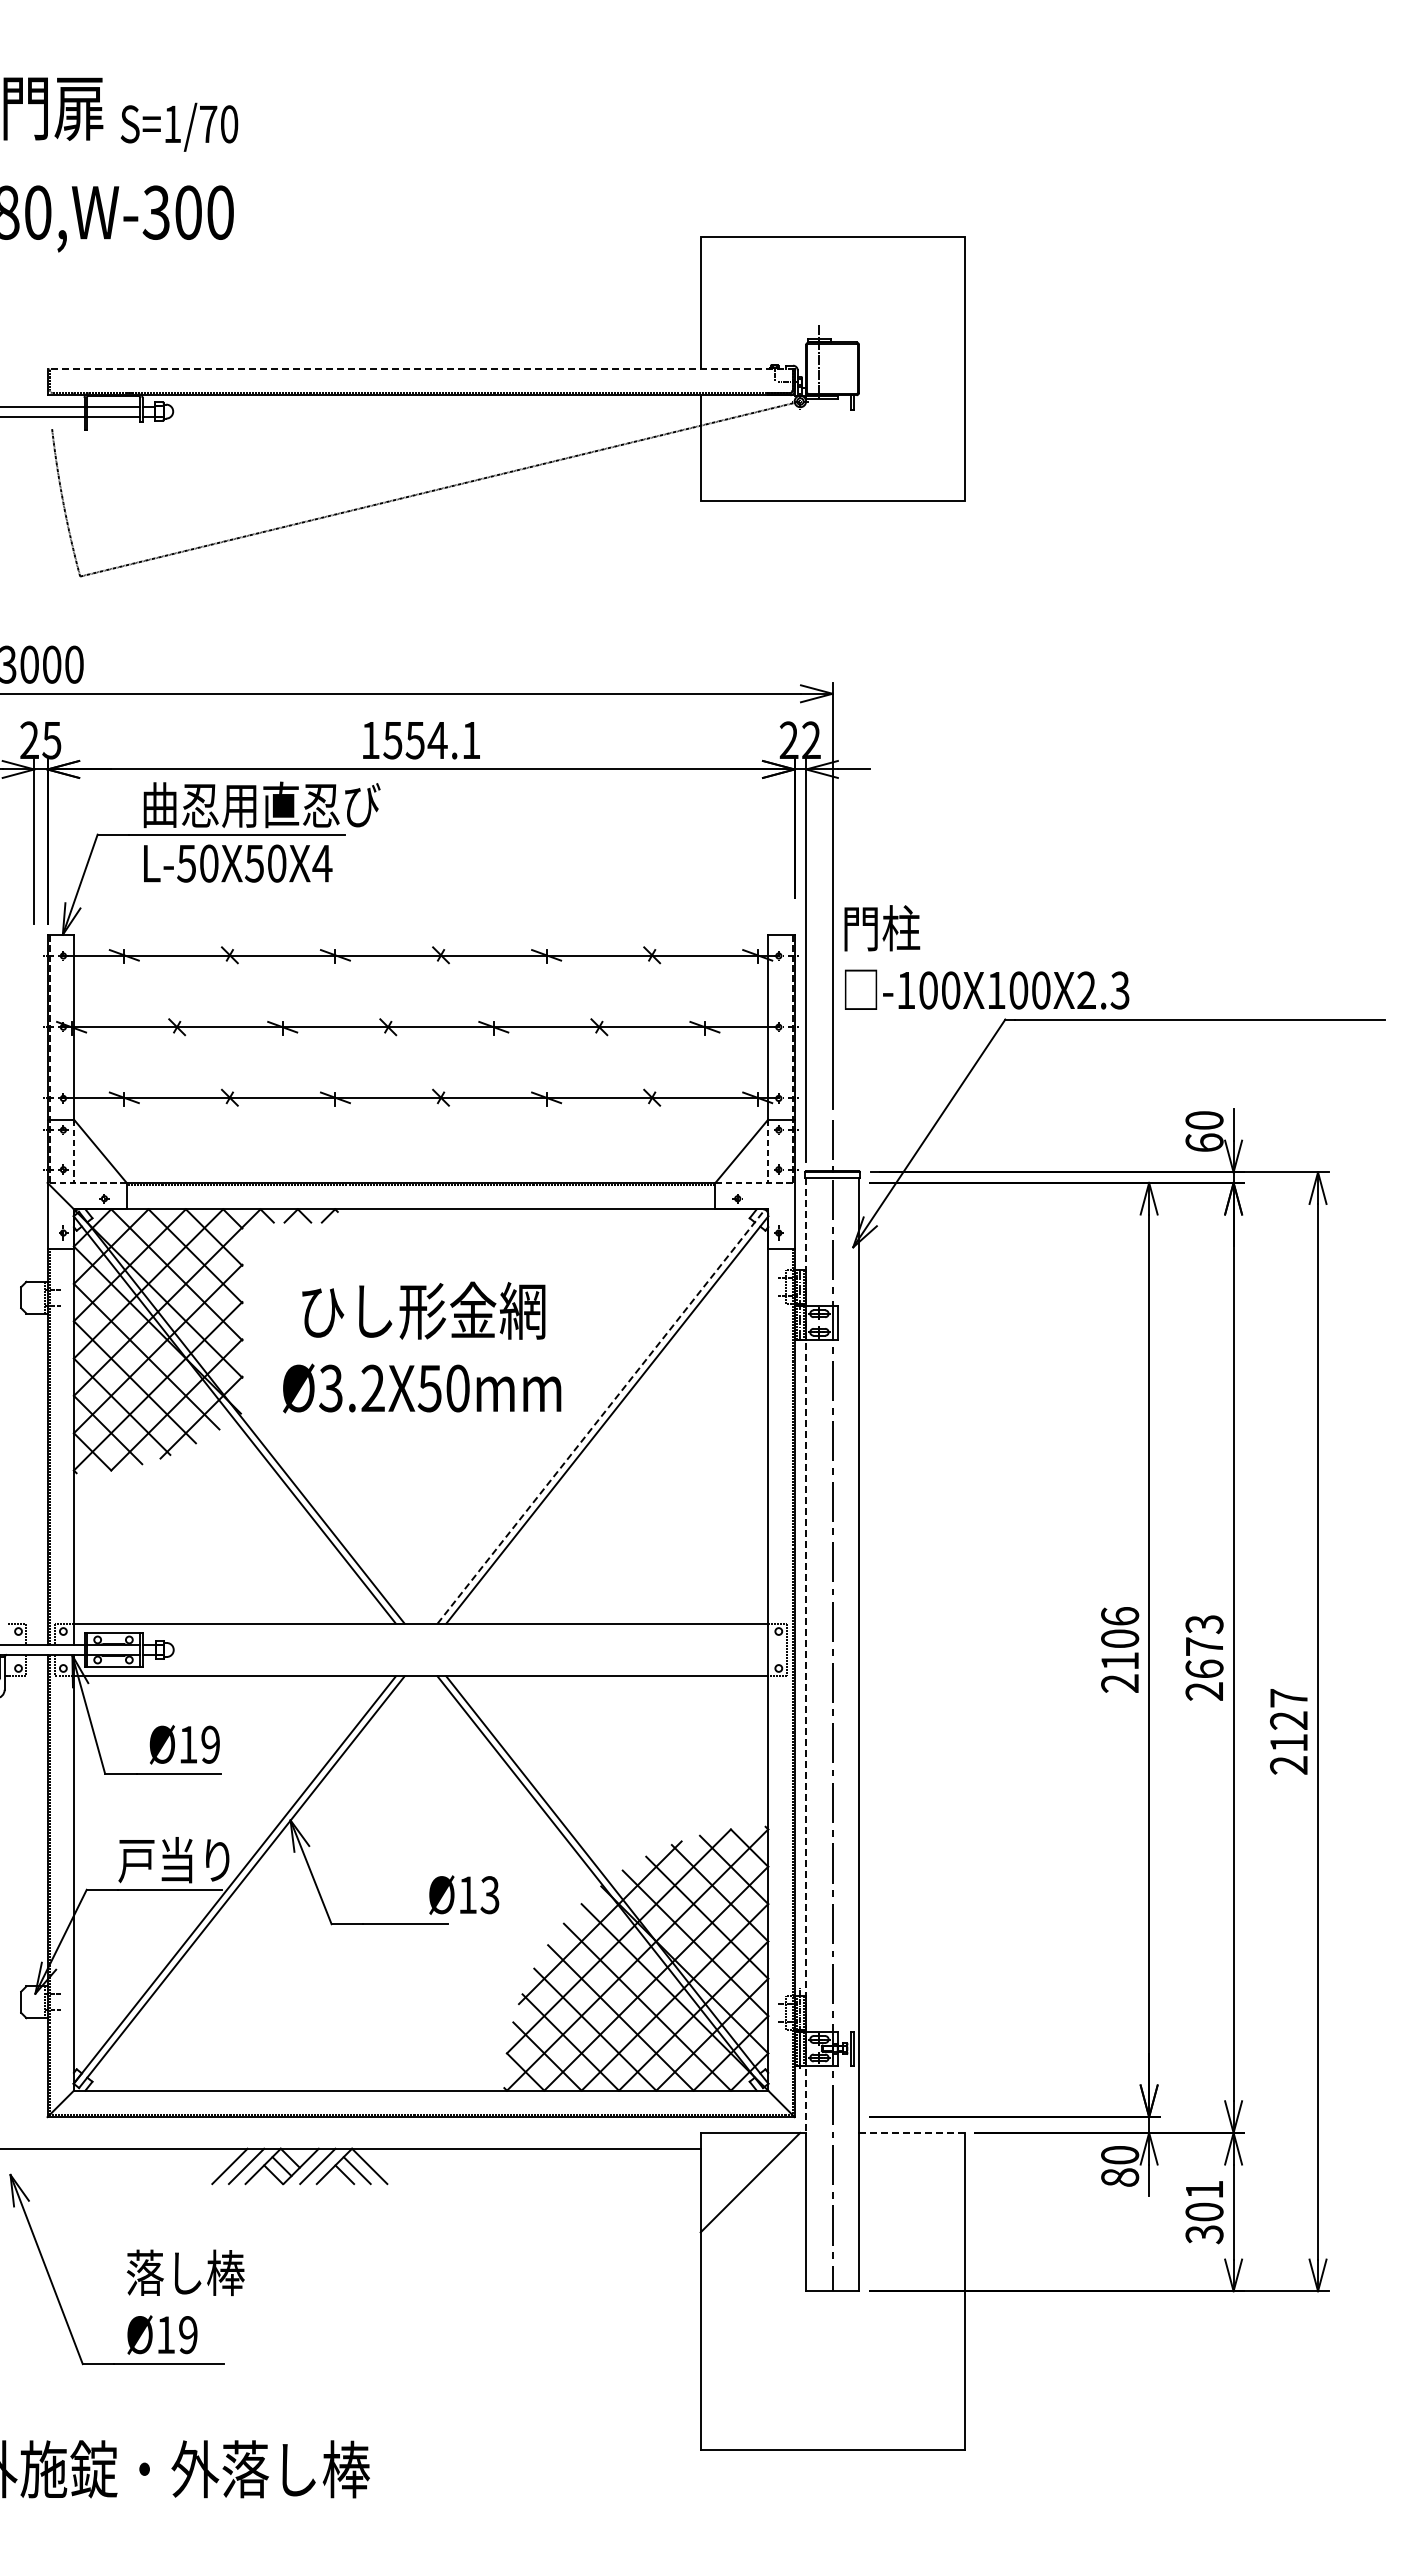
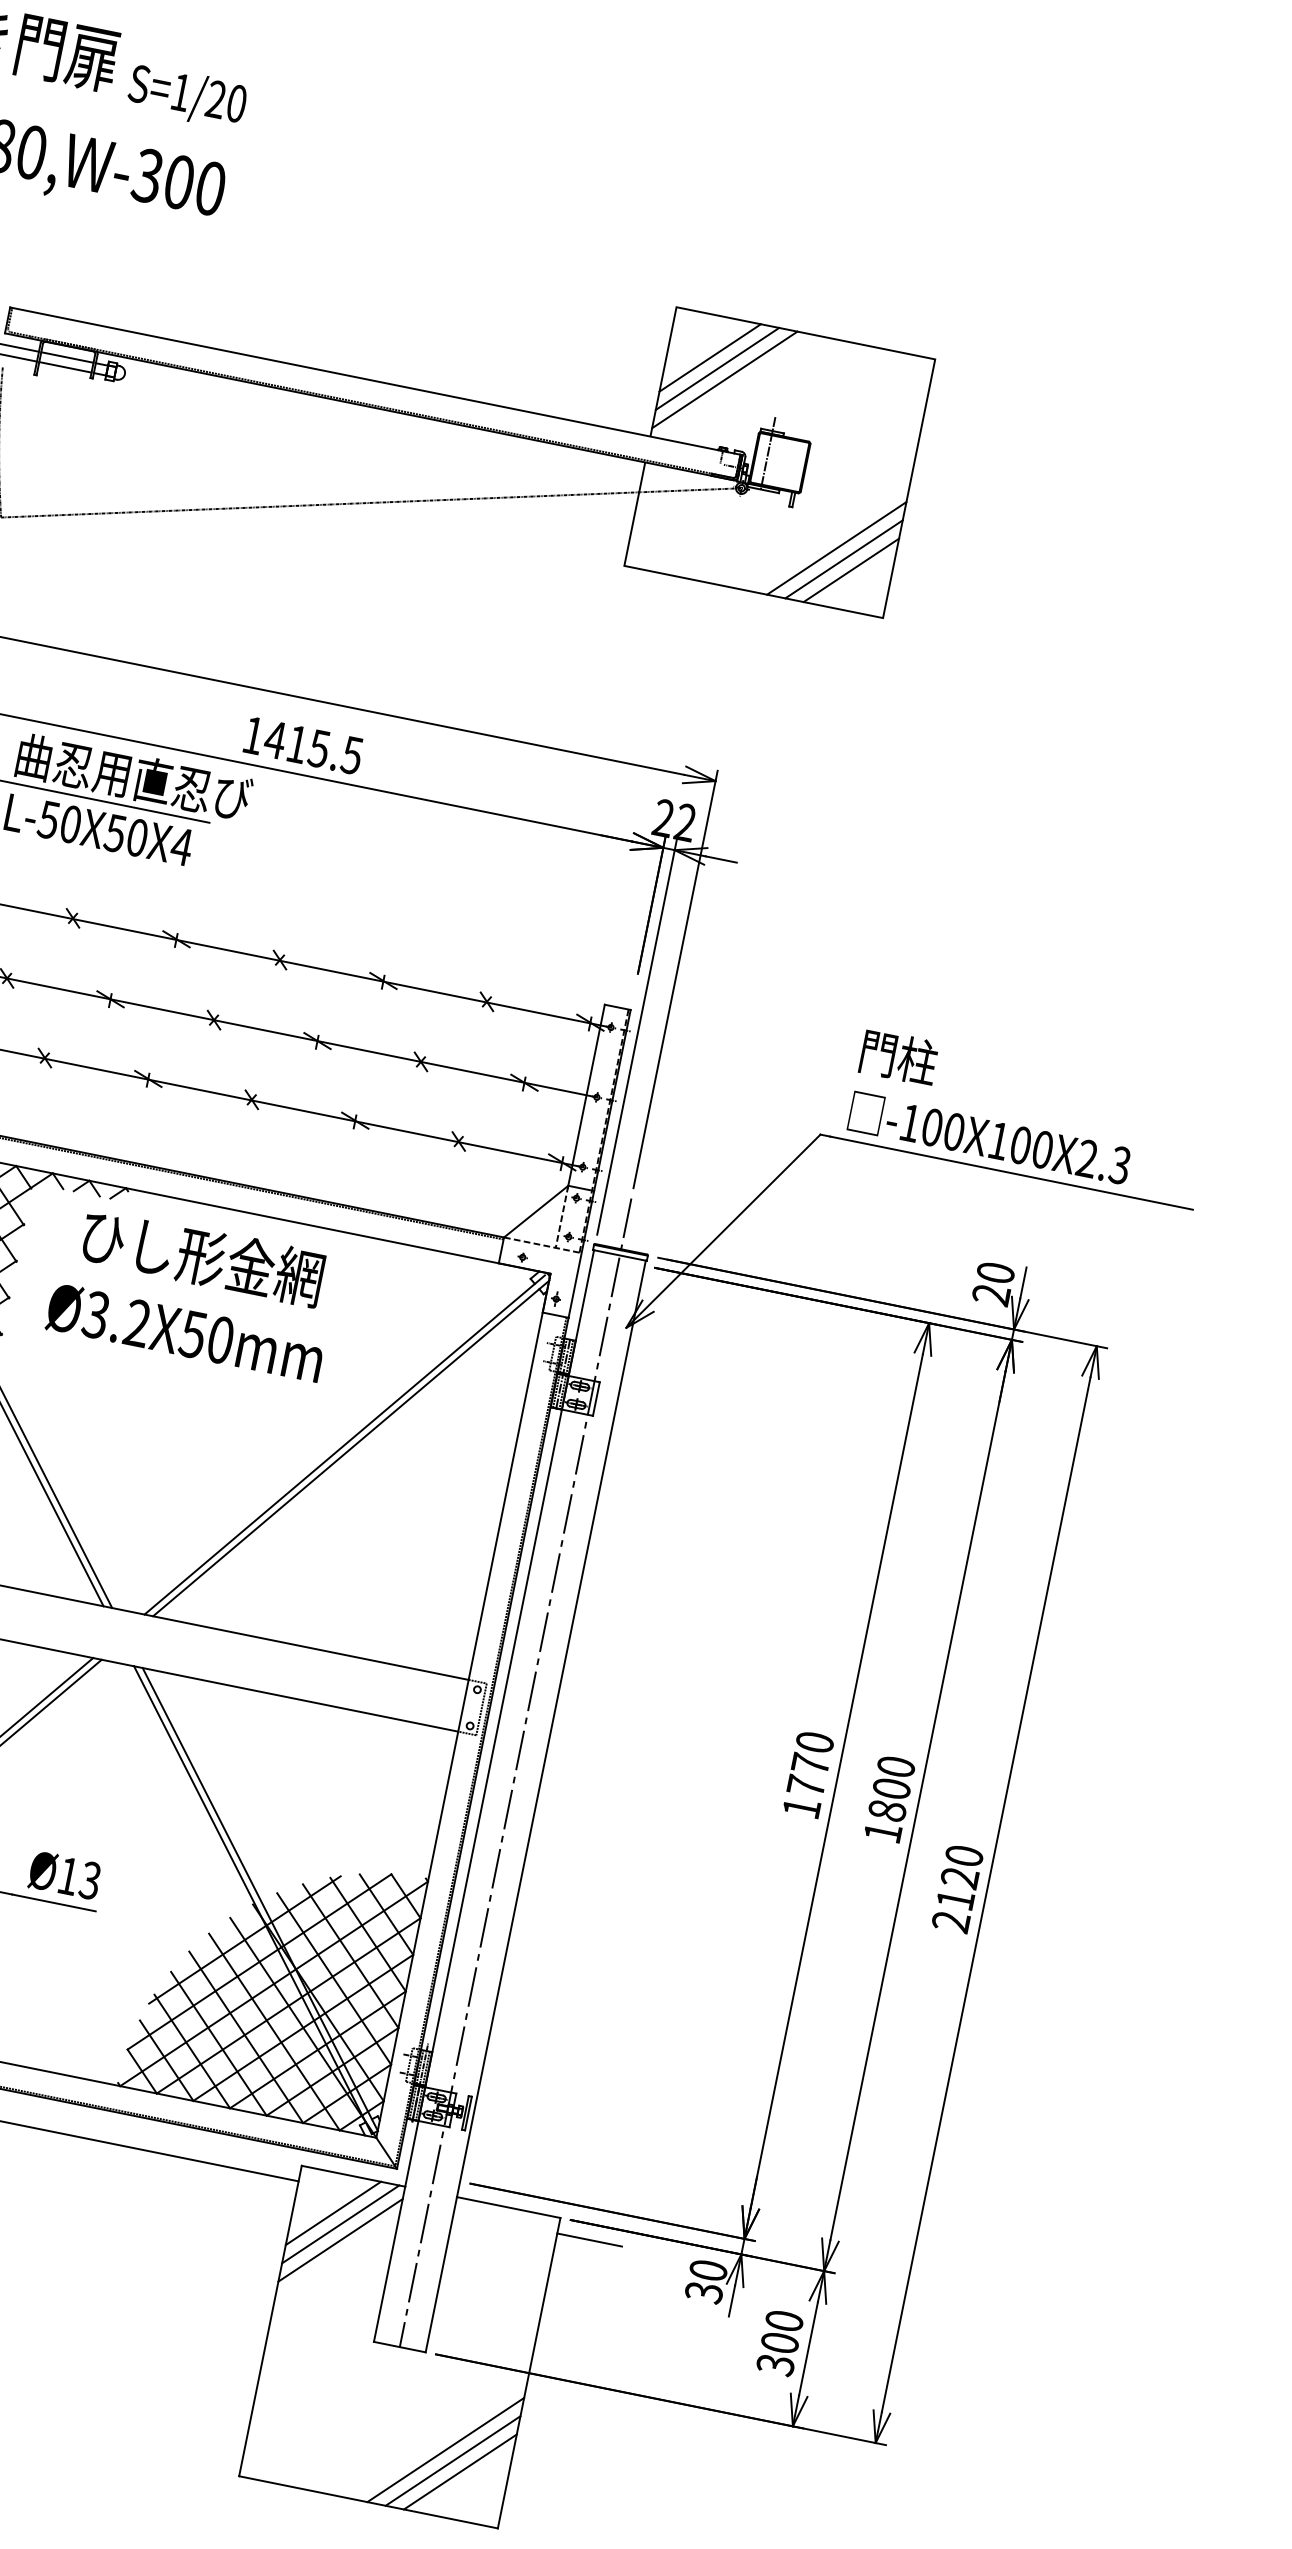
text: (208, 123) -> (216, 98), S=1/70 -> S=1/20
line: (743, 279) -> (710, 357), added
line: (752, 288) -> (717, 368), added
line: (762, 298) -> (724, 379), added
line: (421, 368) -> (376, 381), dashed -> solid
line: (905, 441) -> (836, 548), added
line: (914, 450) -> (843, 558), added
line: (923, 459) -> (850, 569), added
text: (431, 740) -> (313, 747), 1554.1 -> 1415.5
text: (986, 957) -> (995, 1106), moved
text: (1204, 1142) -> (991, 1294), 60 -> 20
text: (422, 1347) -> (194, 1292), moved
line: (600, 1417) -> (344, 1444), dashed -> solid
text: (1120, 1649) -> (808, 1774), 2106 -> 1770
line: (806, 1655) -> (499, 1718), dashed -> solid
text: (1204, 1657) -> (889, 1799), 2673 -> 1800
text: (1289, 1698) -> (964, 1856), 2127 -> 2120
text: (464, 1894) -> (65, 1874), moved
line: (911, 2132) -> (508, 2207), dashed -> solid
line: (997, 2148) -> (589, 2239), added
line: (740, 2172) -> (332, 2212), added
text: (1120, 2177) -> (704, 2292), 80 -> 30
text: (1204, 2189) -> (784, 2320), 301 -> 300
line: (753, 2198) -> (340, 2240), added
line: (897, 2382) -> (445, 2449), added
line: (907, 2392) -> (453, 2461), added
line: (916, 2401) -> (460, 2471), added

